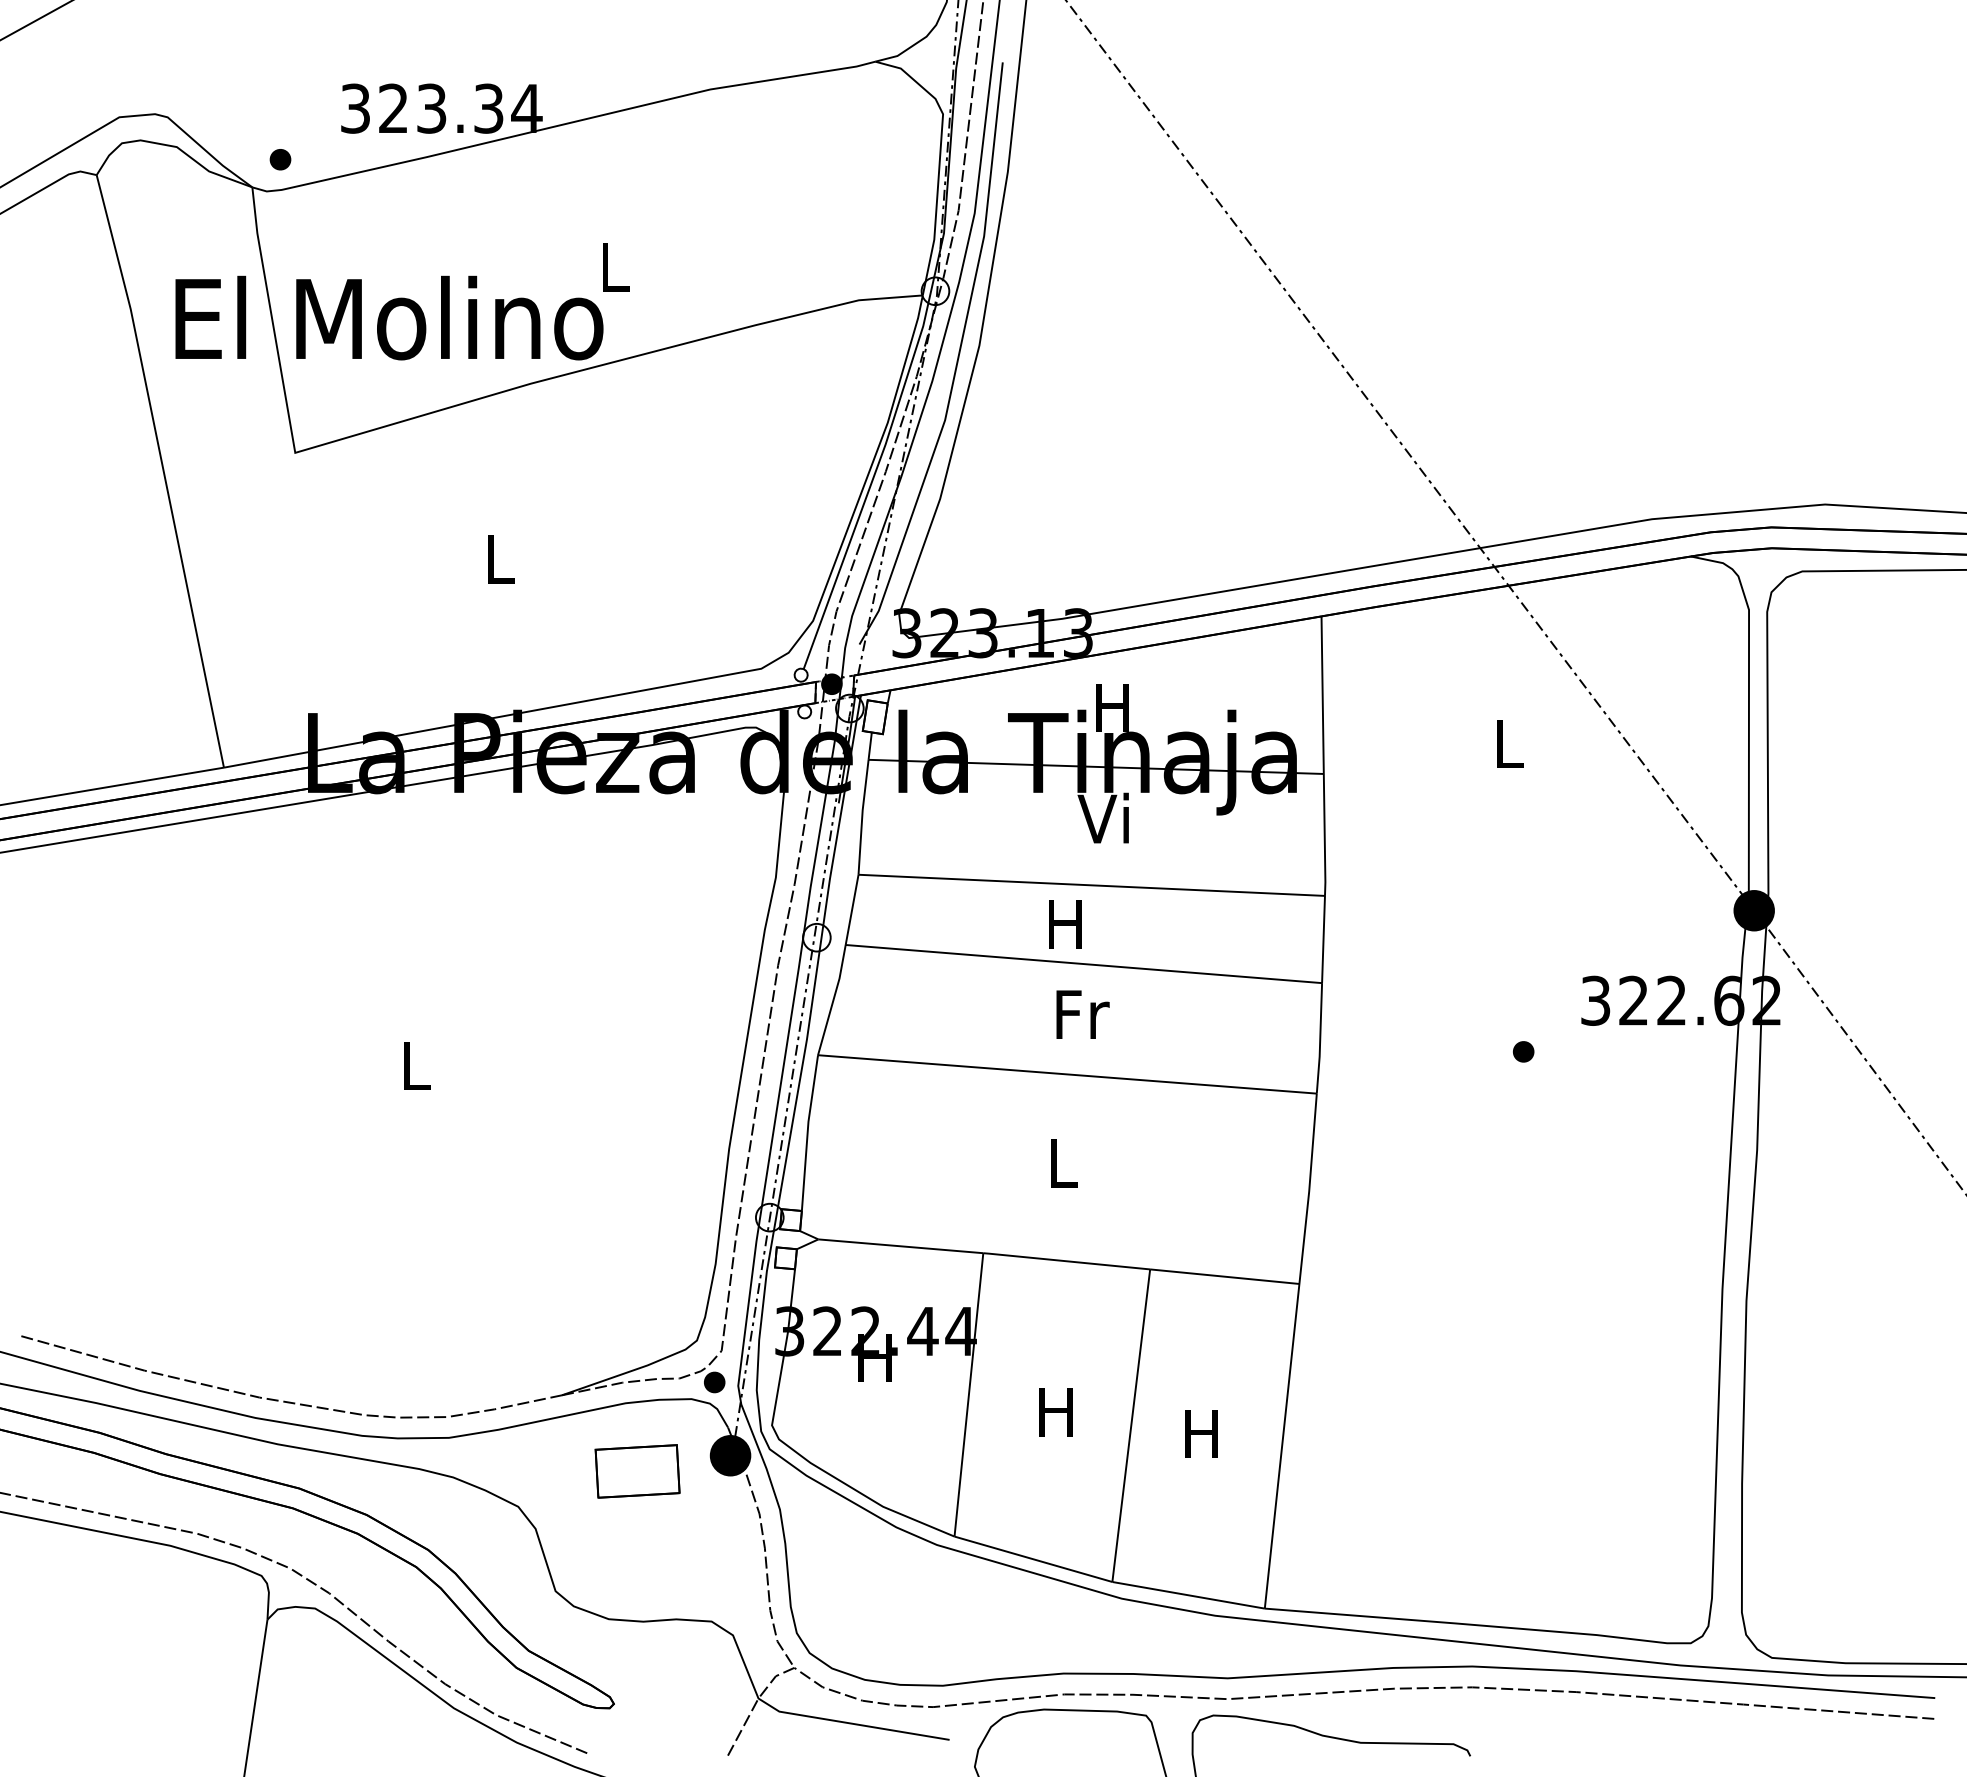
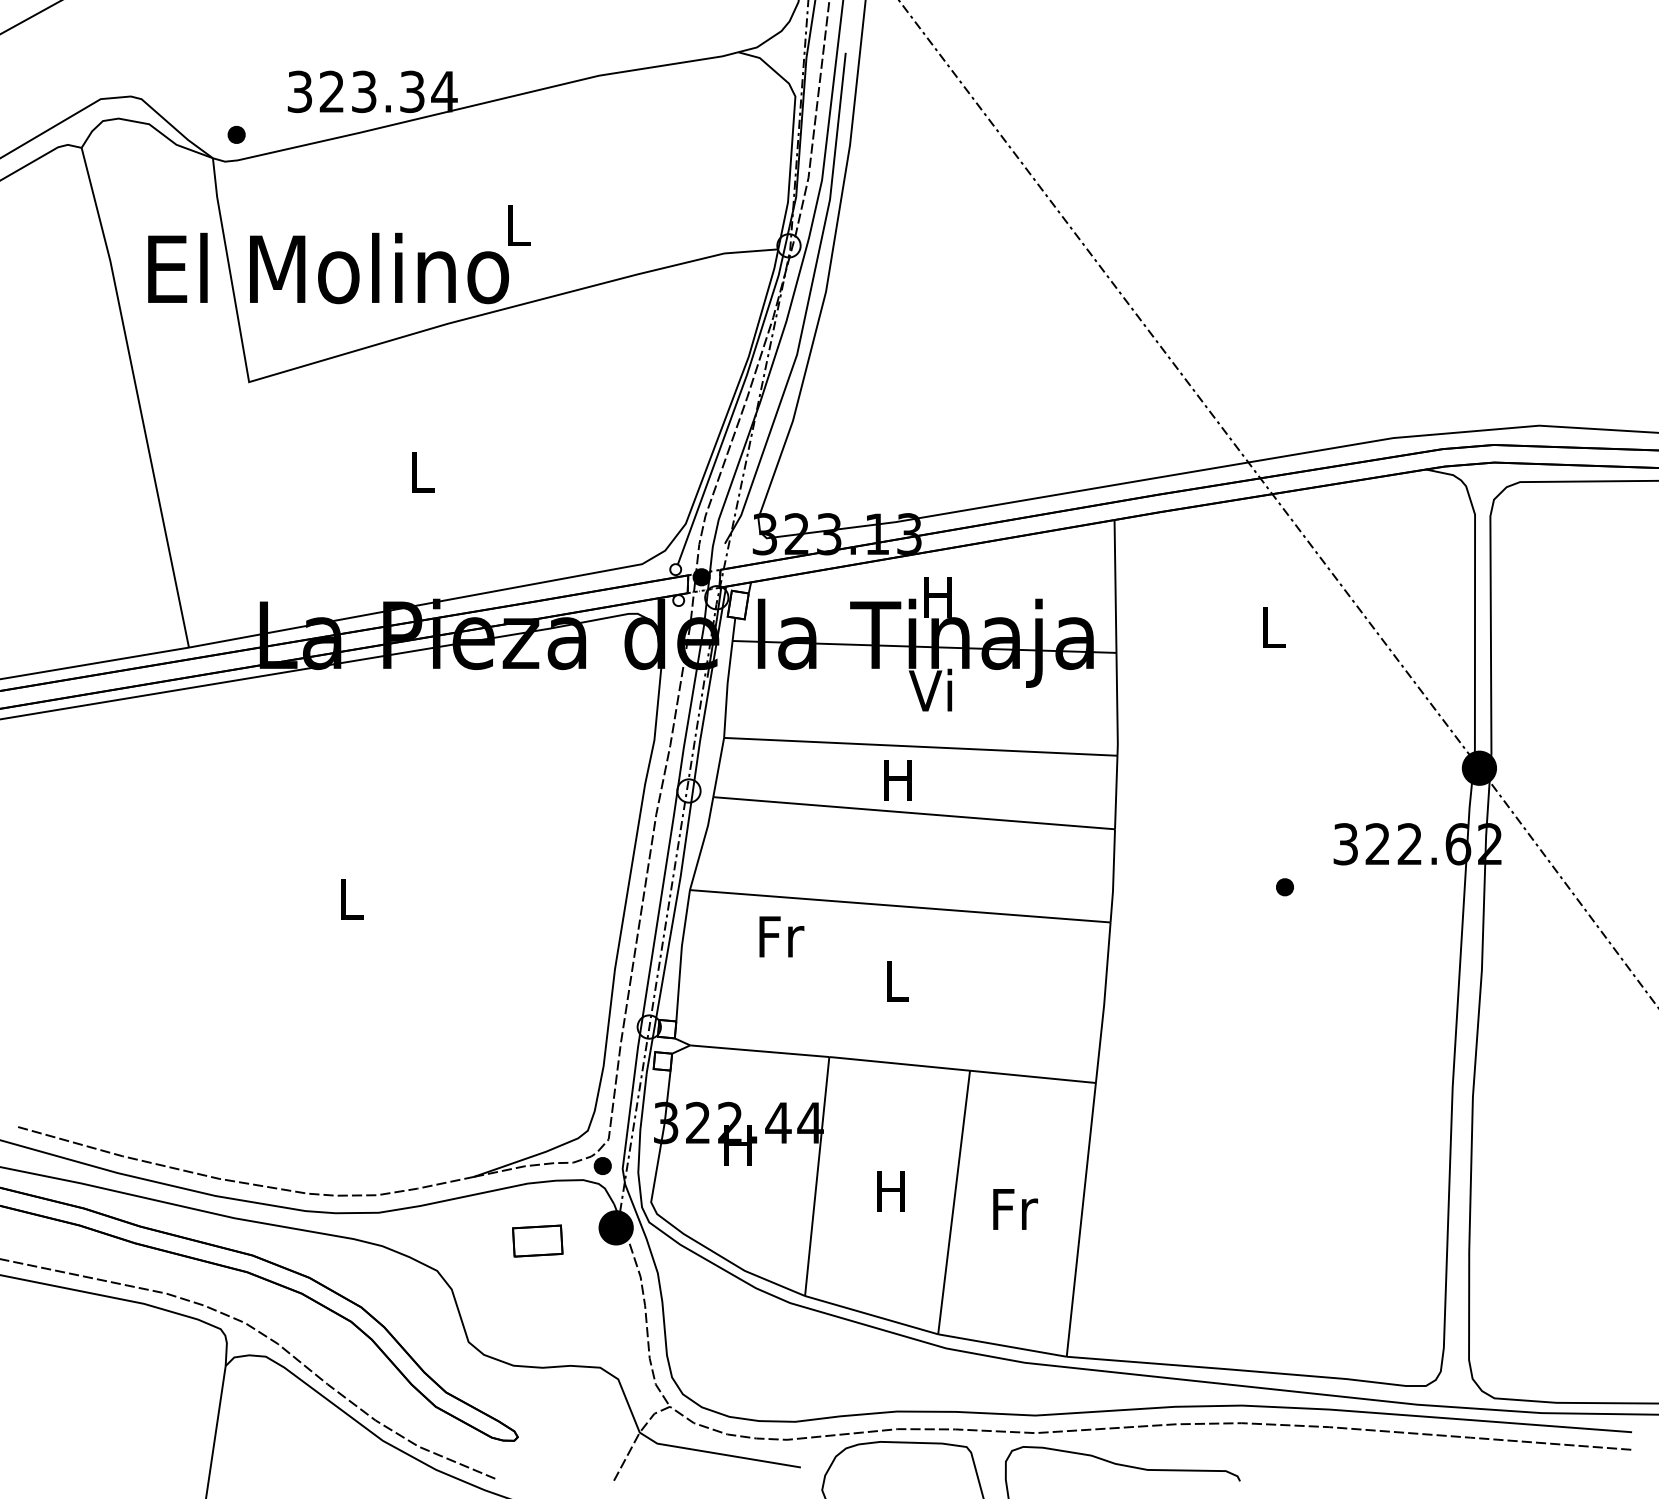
text: (1082, 1014) -> (781, 936), moved
text: (1203, 1433) -> (1015, 1209), H -> Fr
part: (637, 1471) -> (537, 1241), size x0.7

